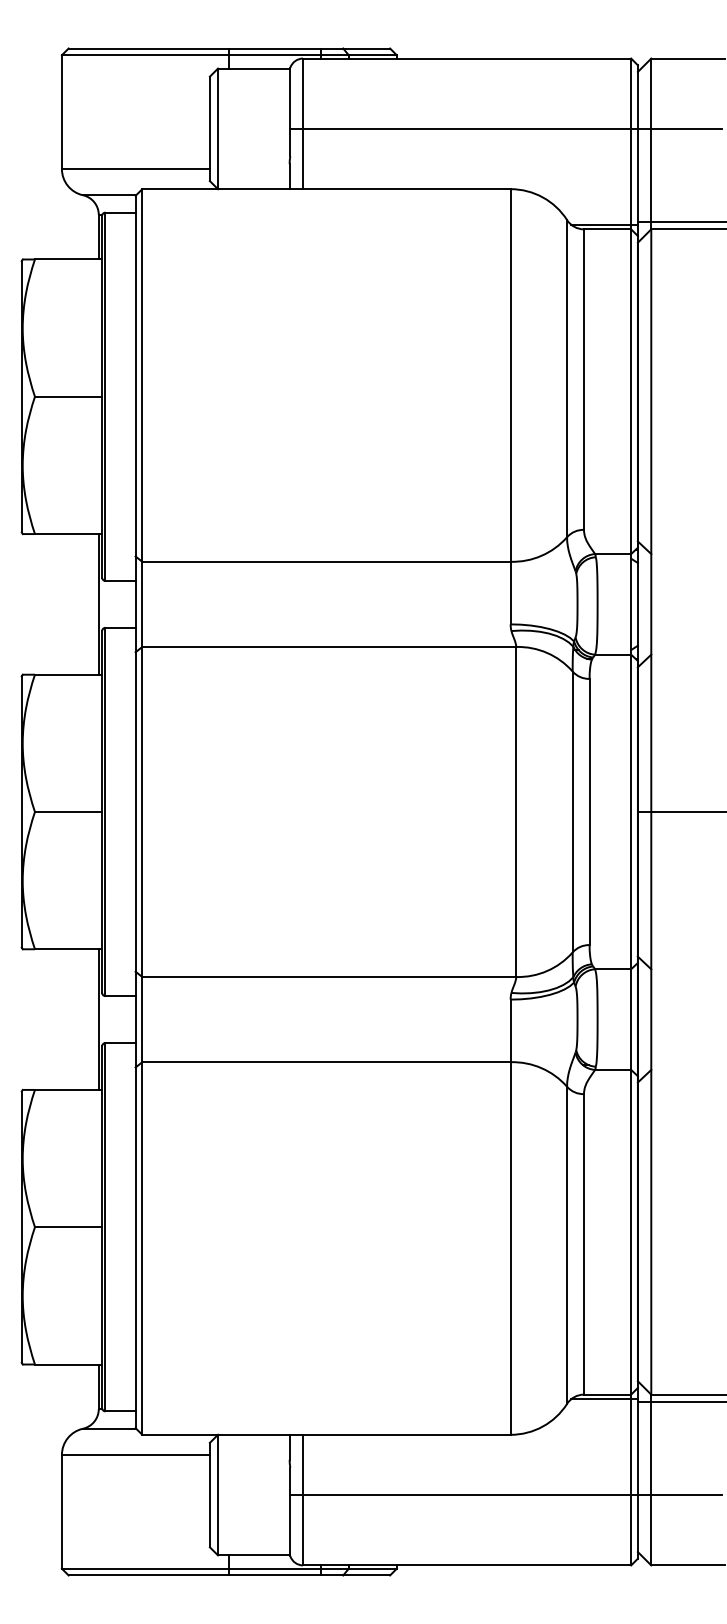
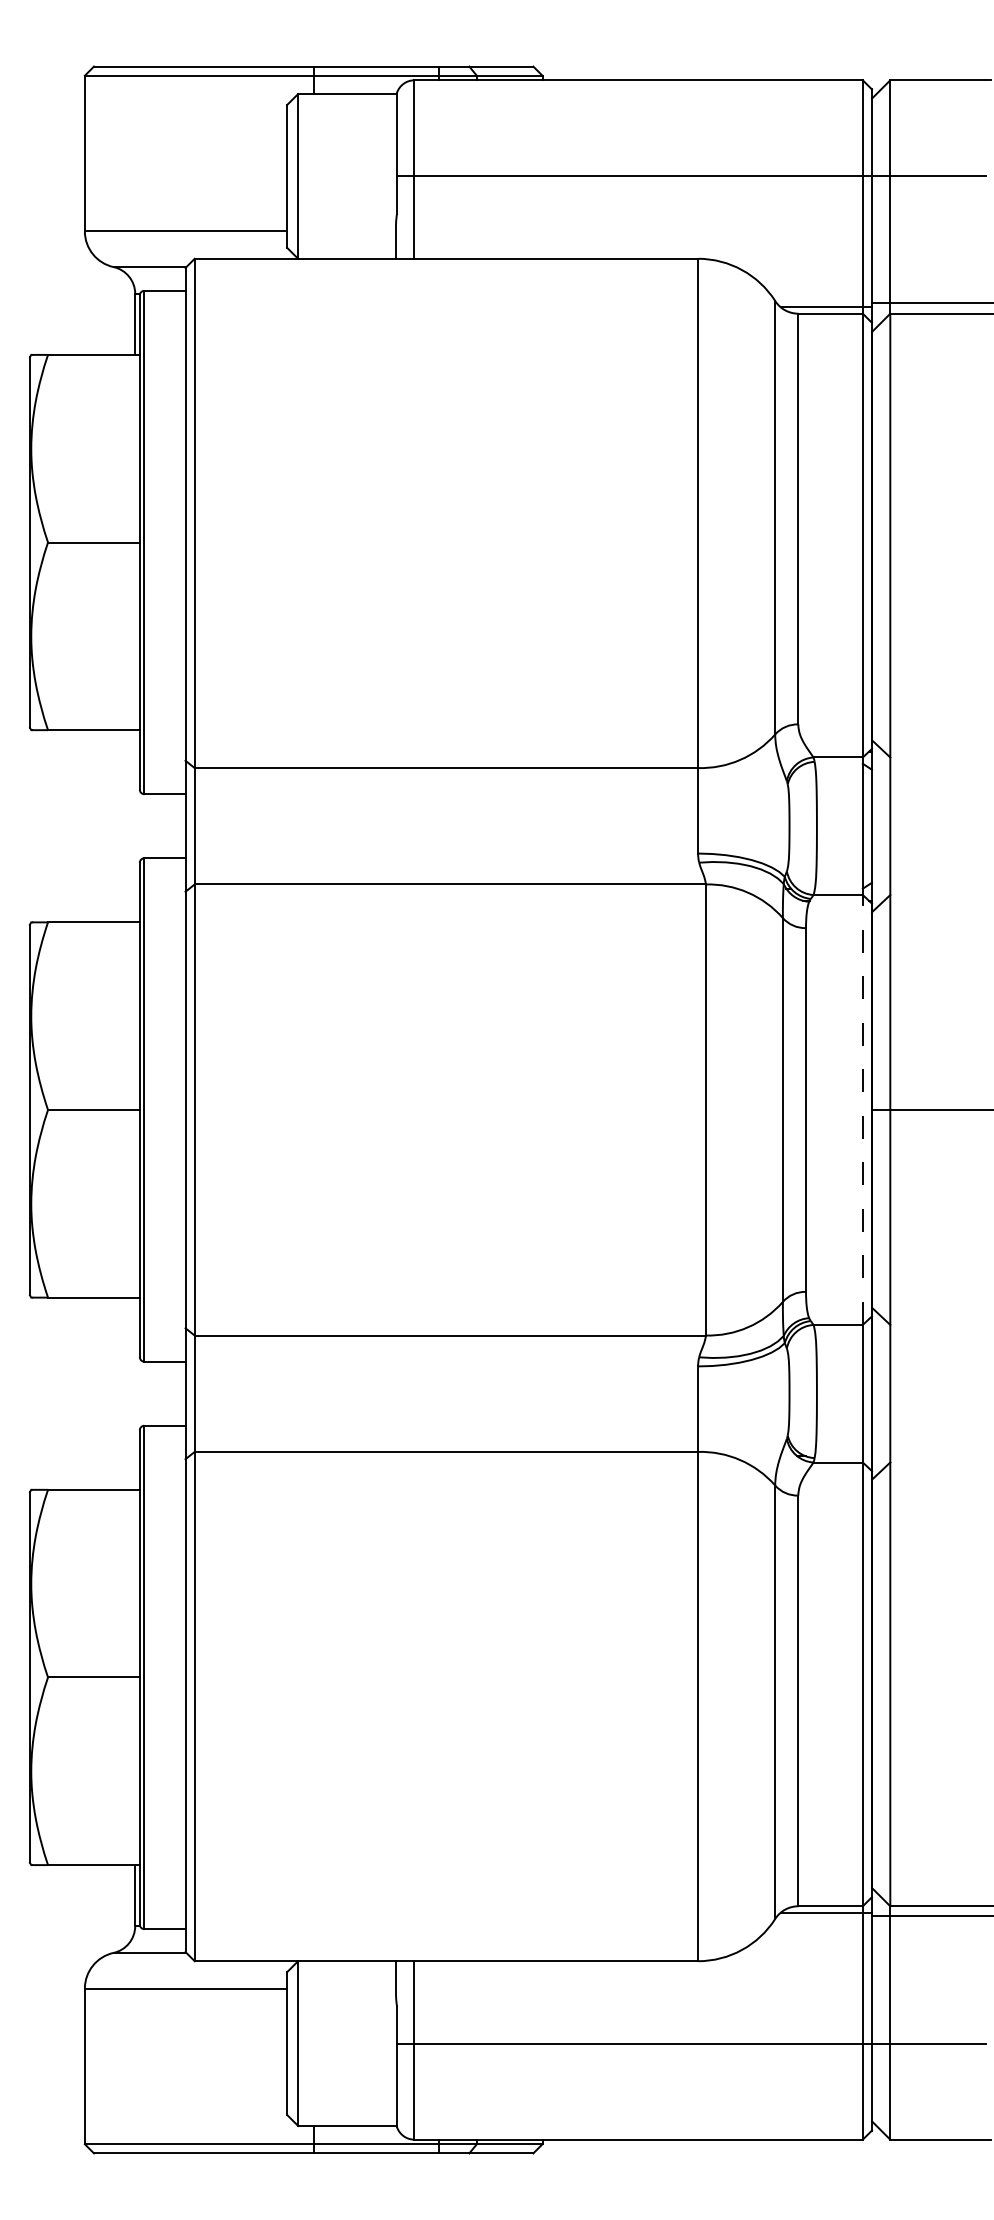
line: (98, 604) -> (135, 826), removed
line: (630, 811) -> (862, 1109), solid -> dashed
line: (98, 1019) -> (135, 1393), removed

